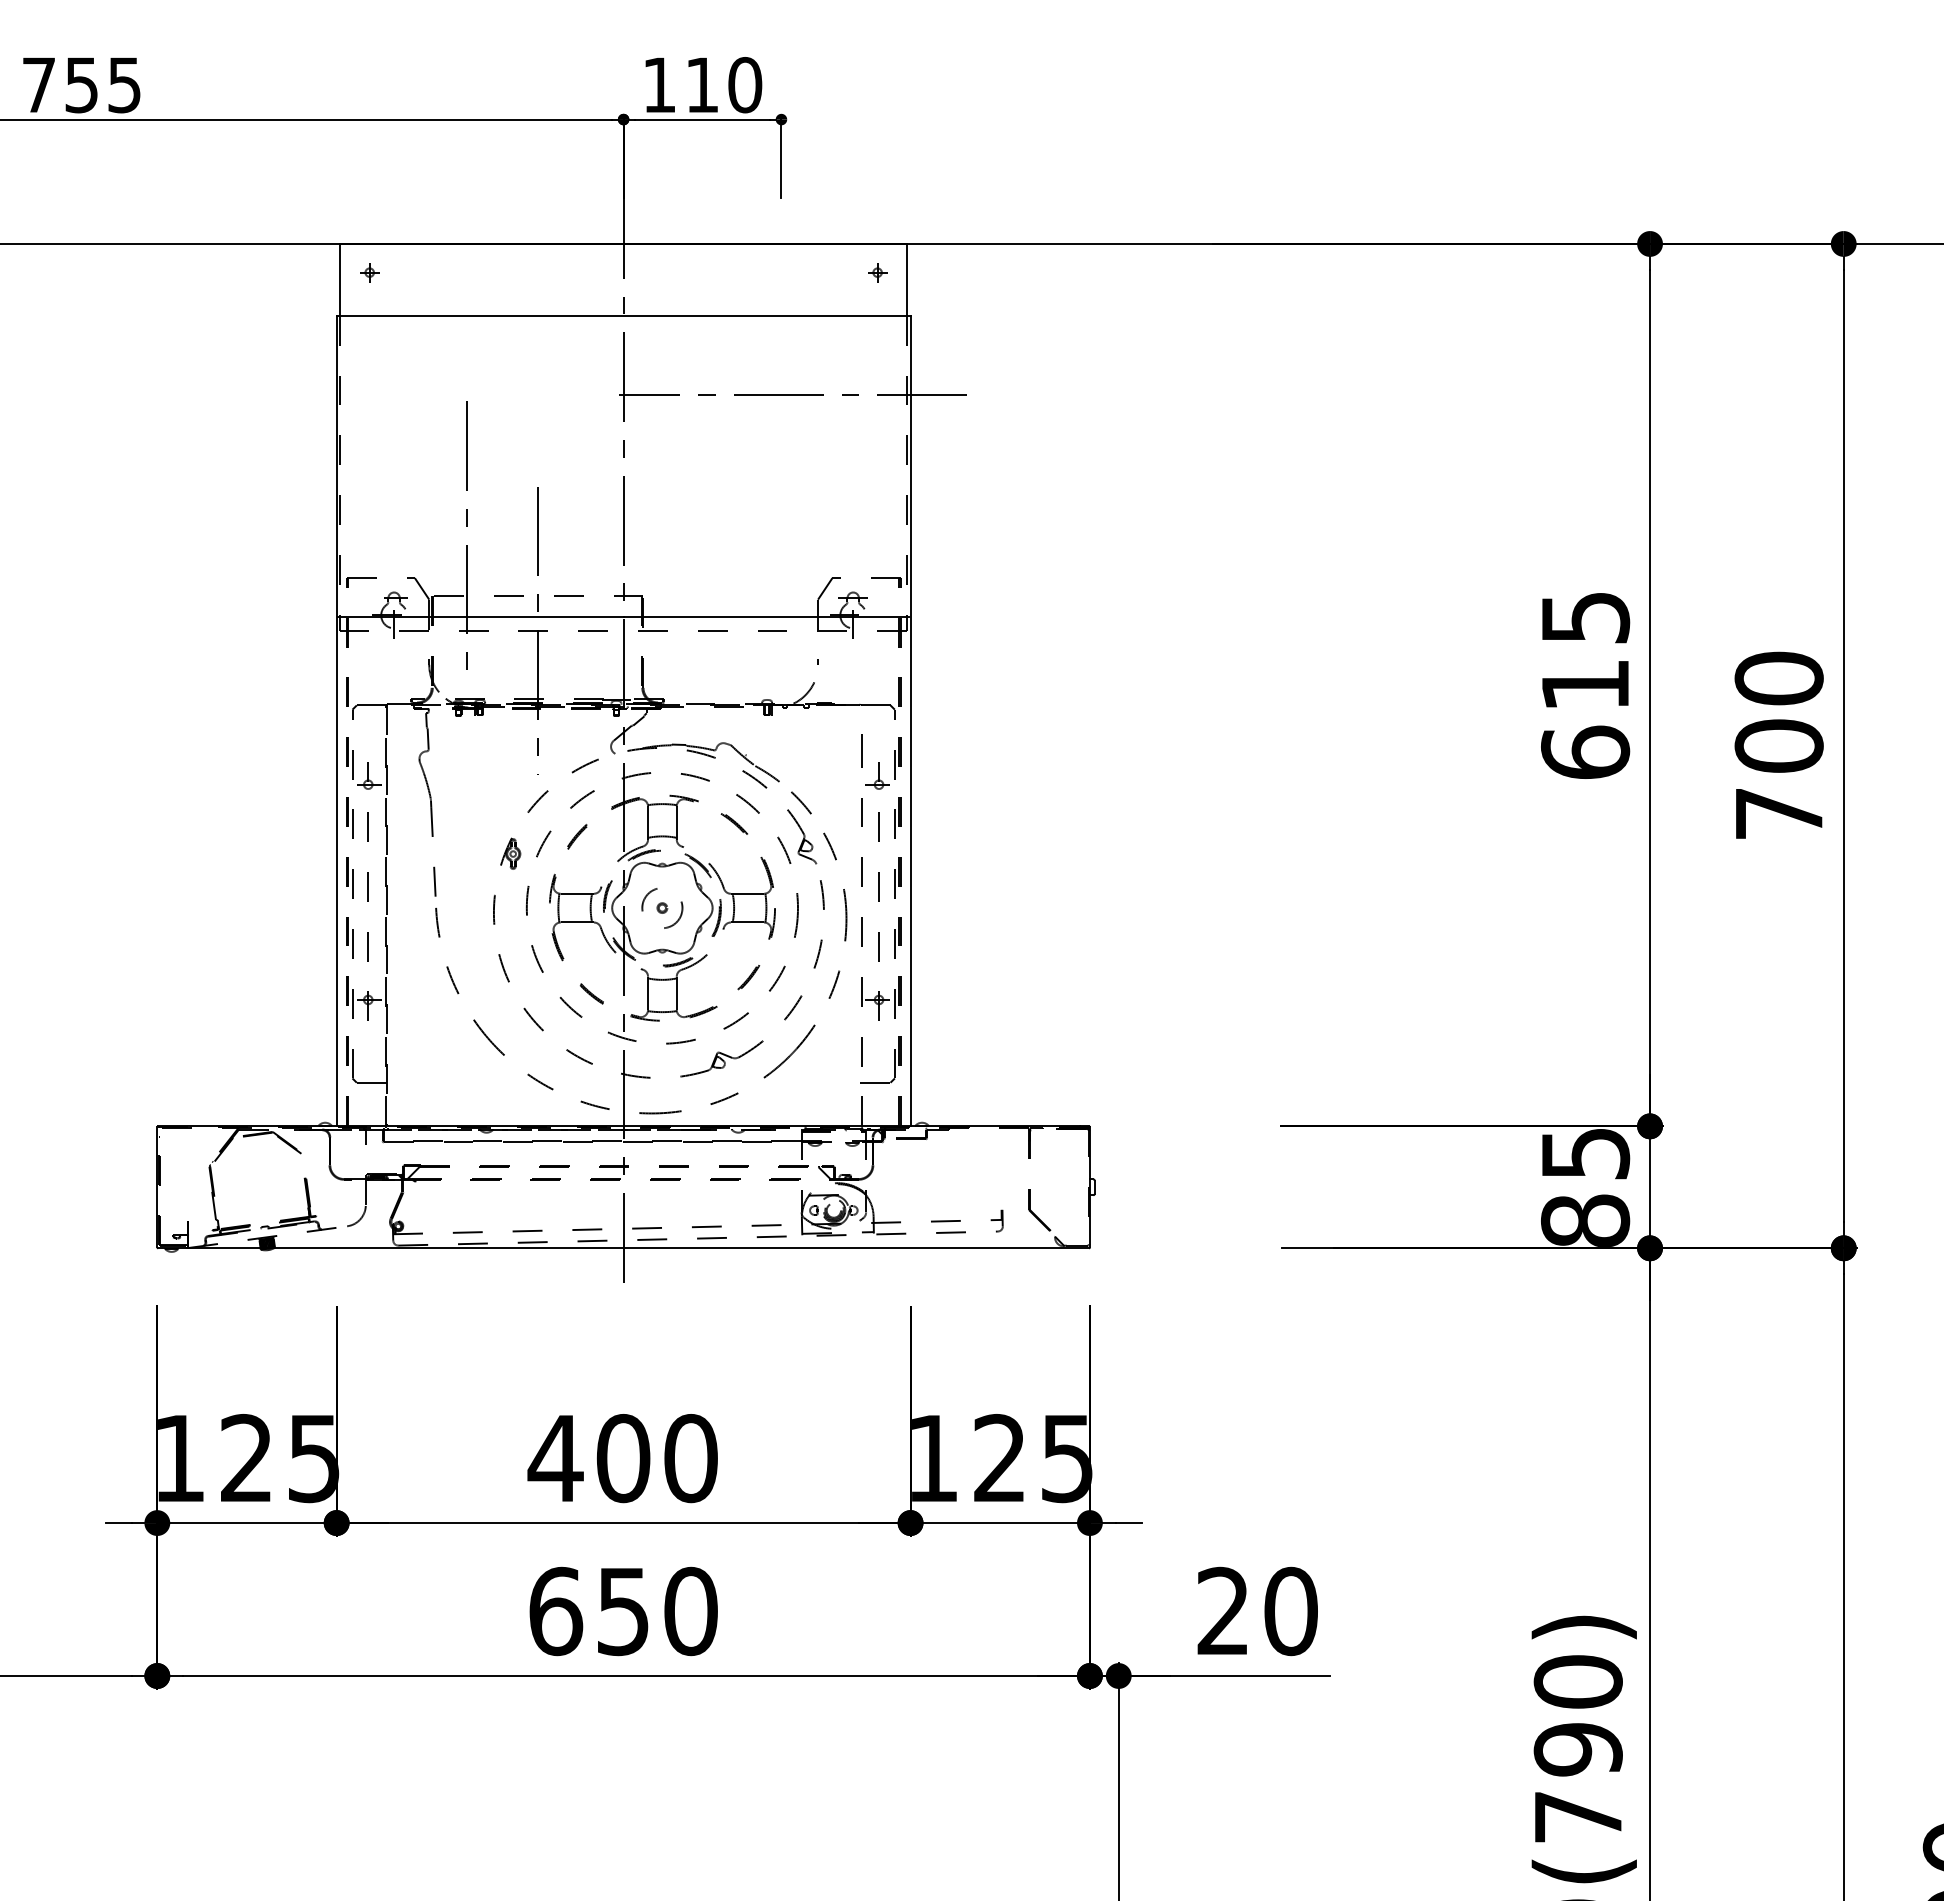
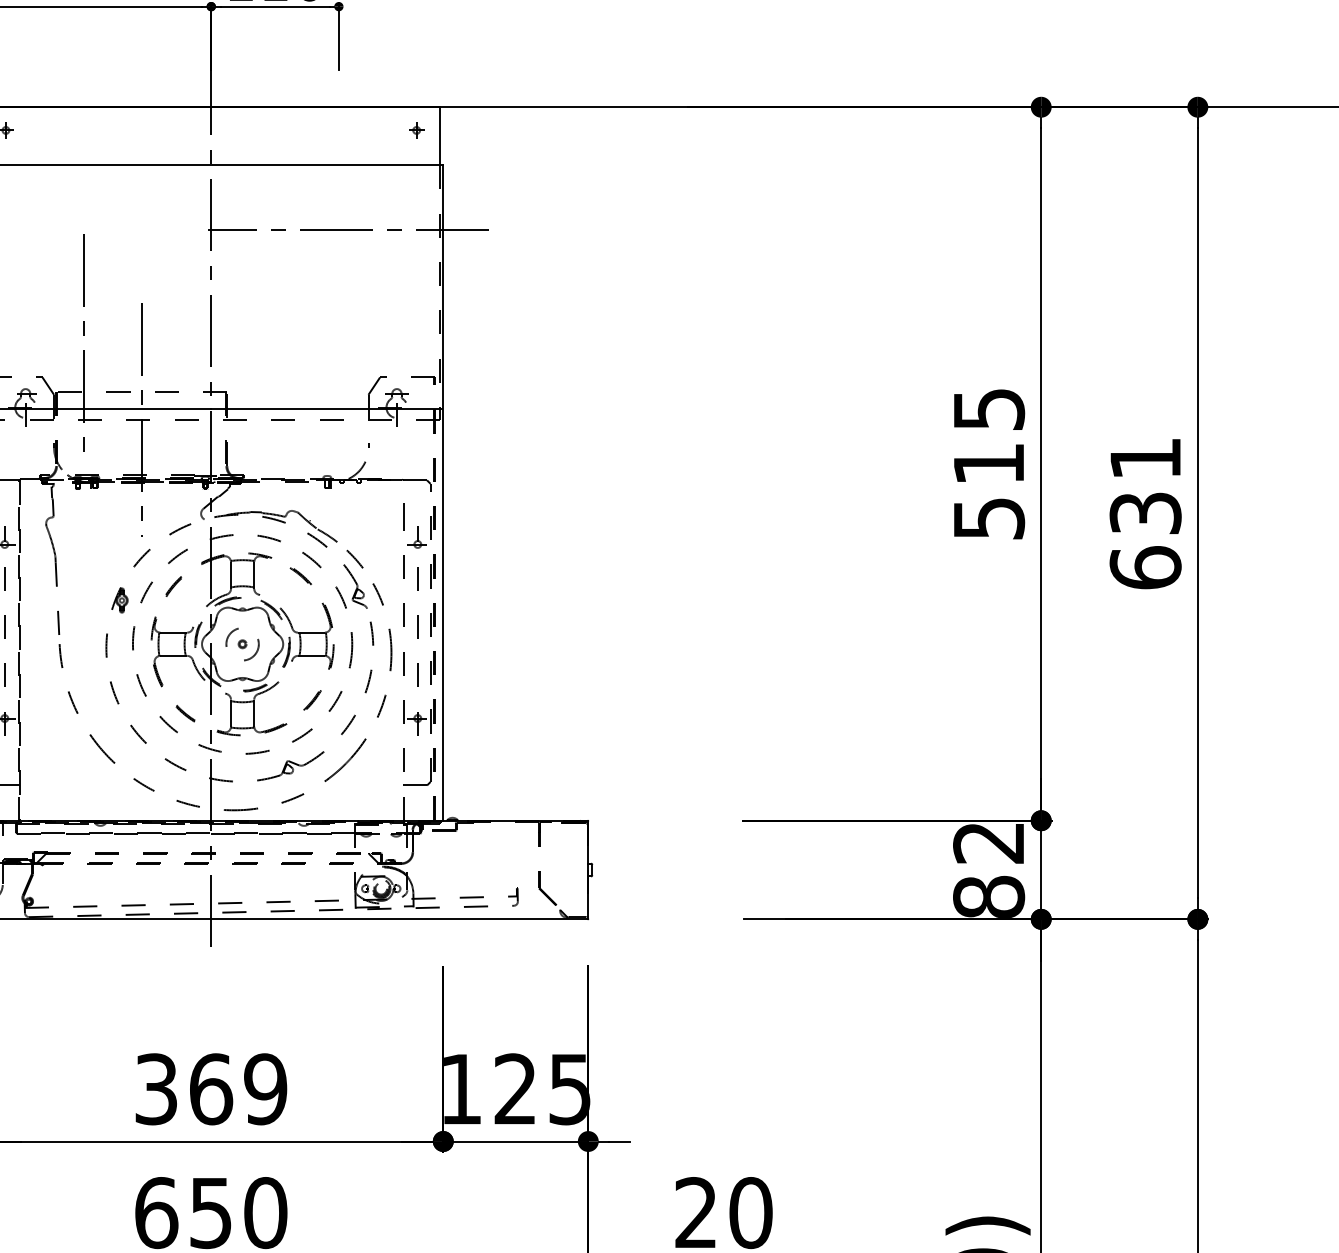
text: (1778, 745) -> (1145, 512), 700 -> 631
text: (1585, 751) -> (989, 517), 615 -> 515
text: (1585, 1154) -> (989, 843), 85 -> 82
text: (622, 1458) -> (210, 1089), 400 -> 369

